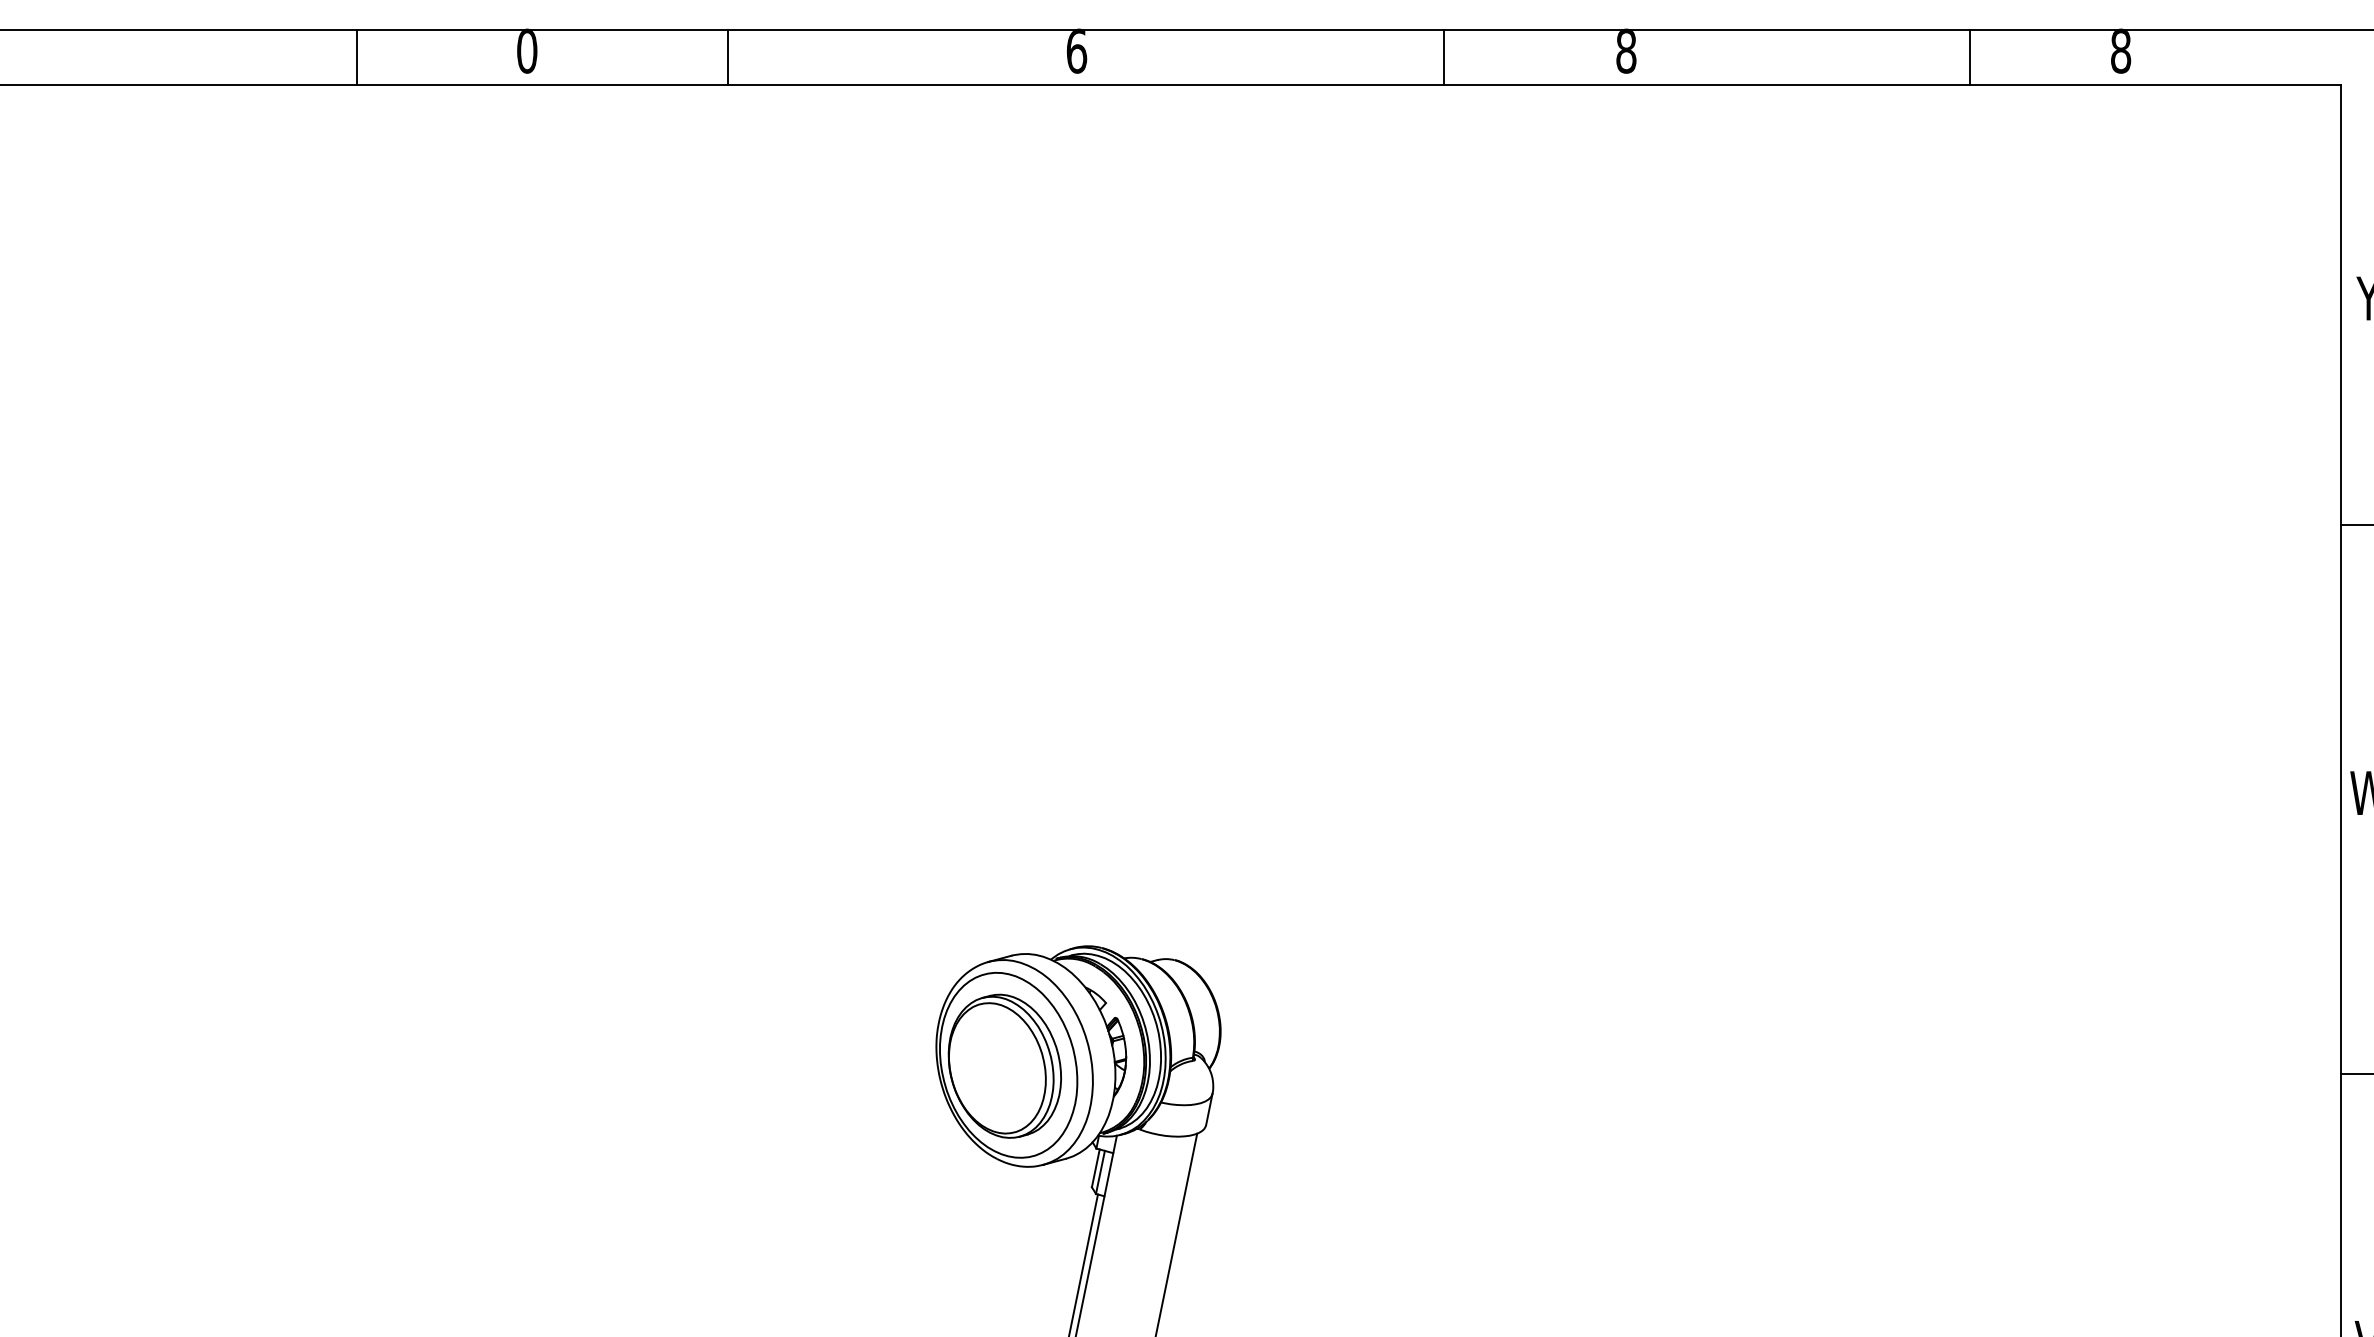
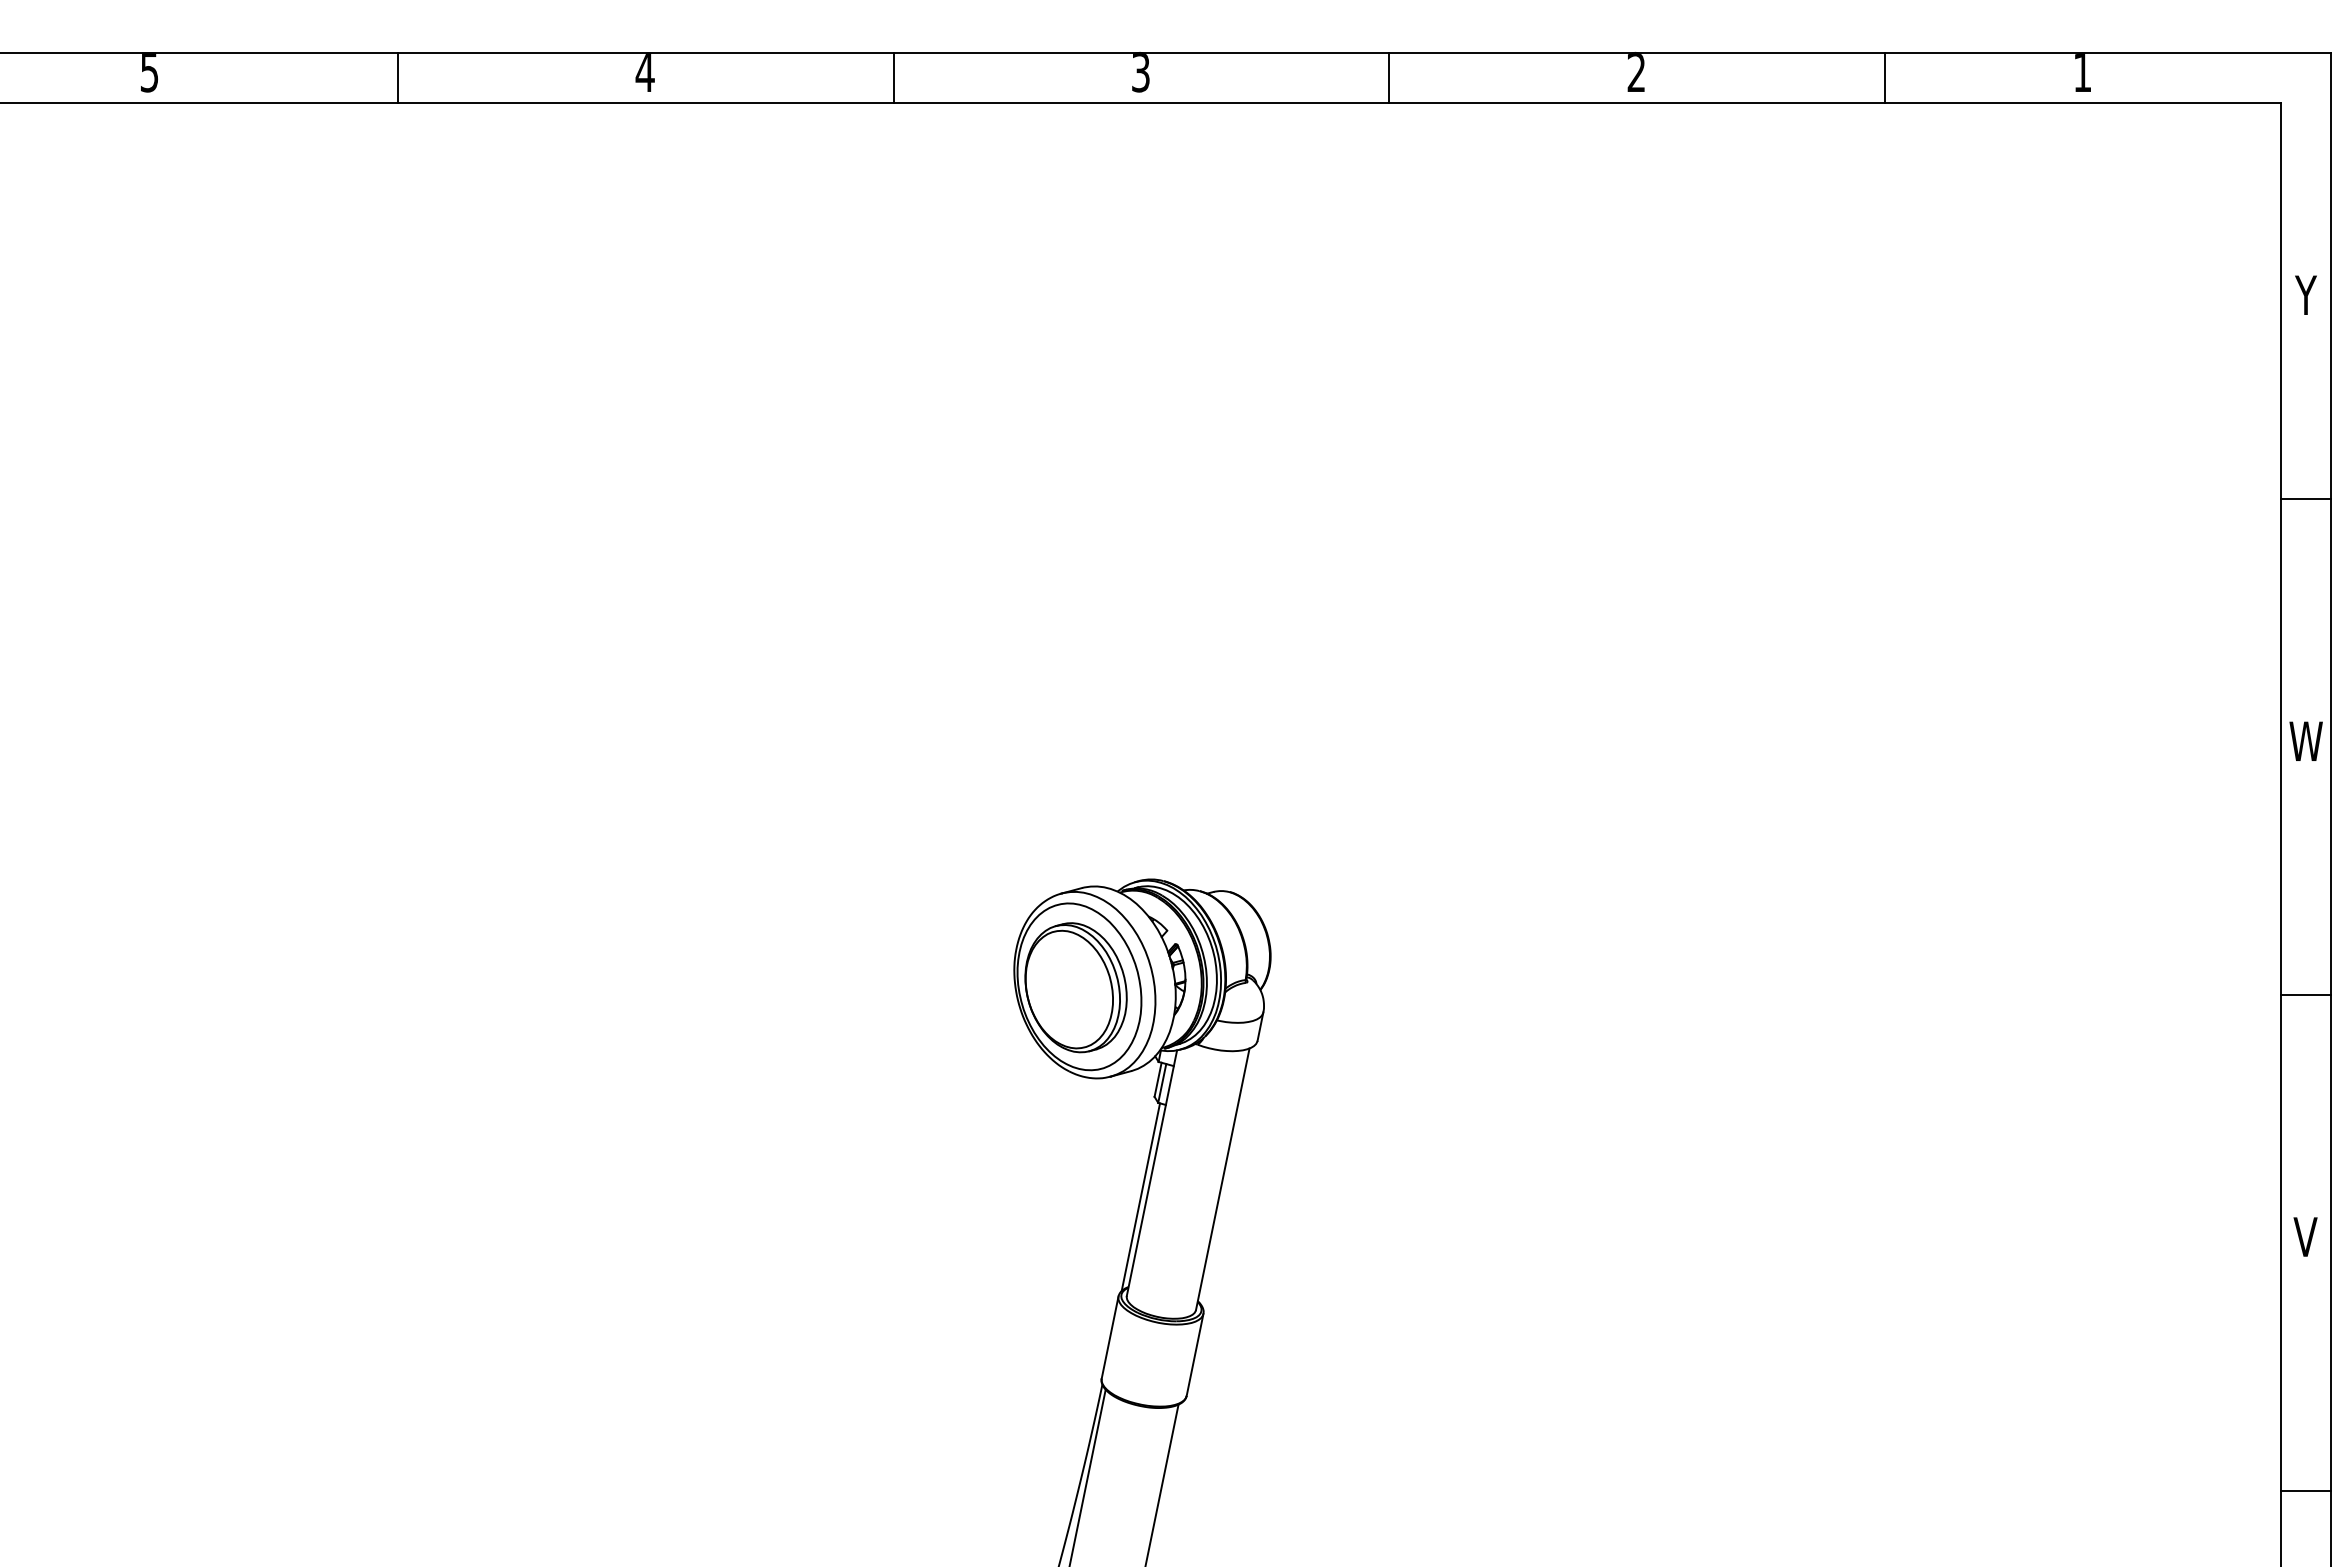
text: (526, 50) -> (644, 71), 0 -> 4
text: (1077, 52) -> (1141, 73), 6 -> 3
text: (1626, 52) -> (1636, 73), 8 -> 2
text: (2120, 52) -> (2082, 73), 8 -> 1
line: (356, 57) -> (397, 77), moved
line: (728, 57) -> (893, 77), moved
line: (1444, 57) -> (1389, 77), moved
line: (1970, 57) -> (1884, 77), moved

